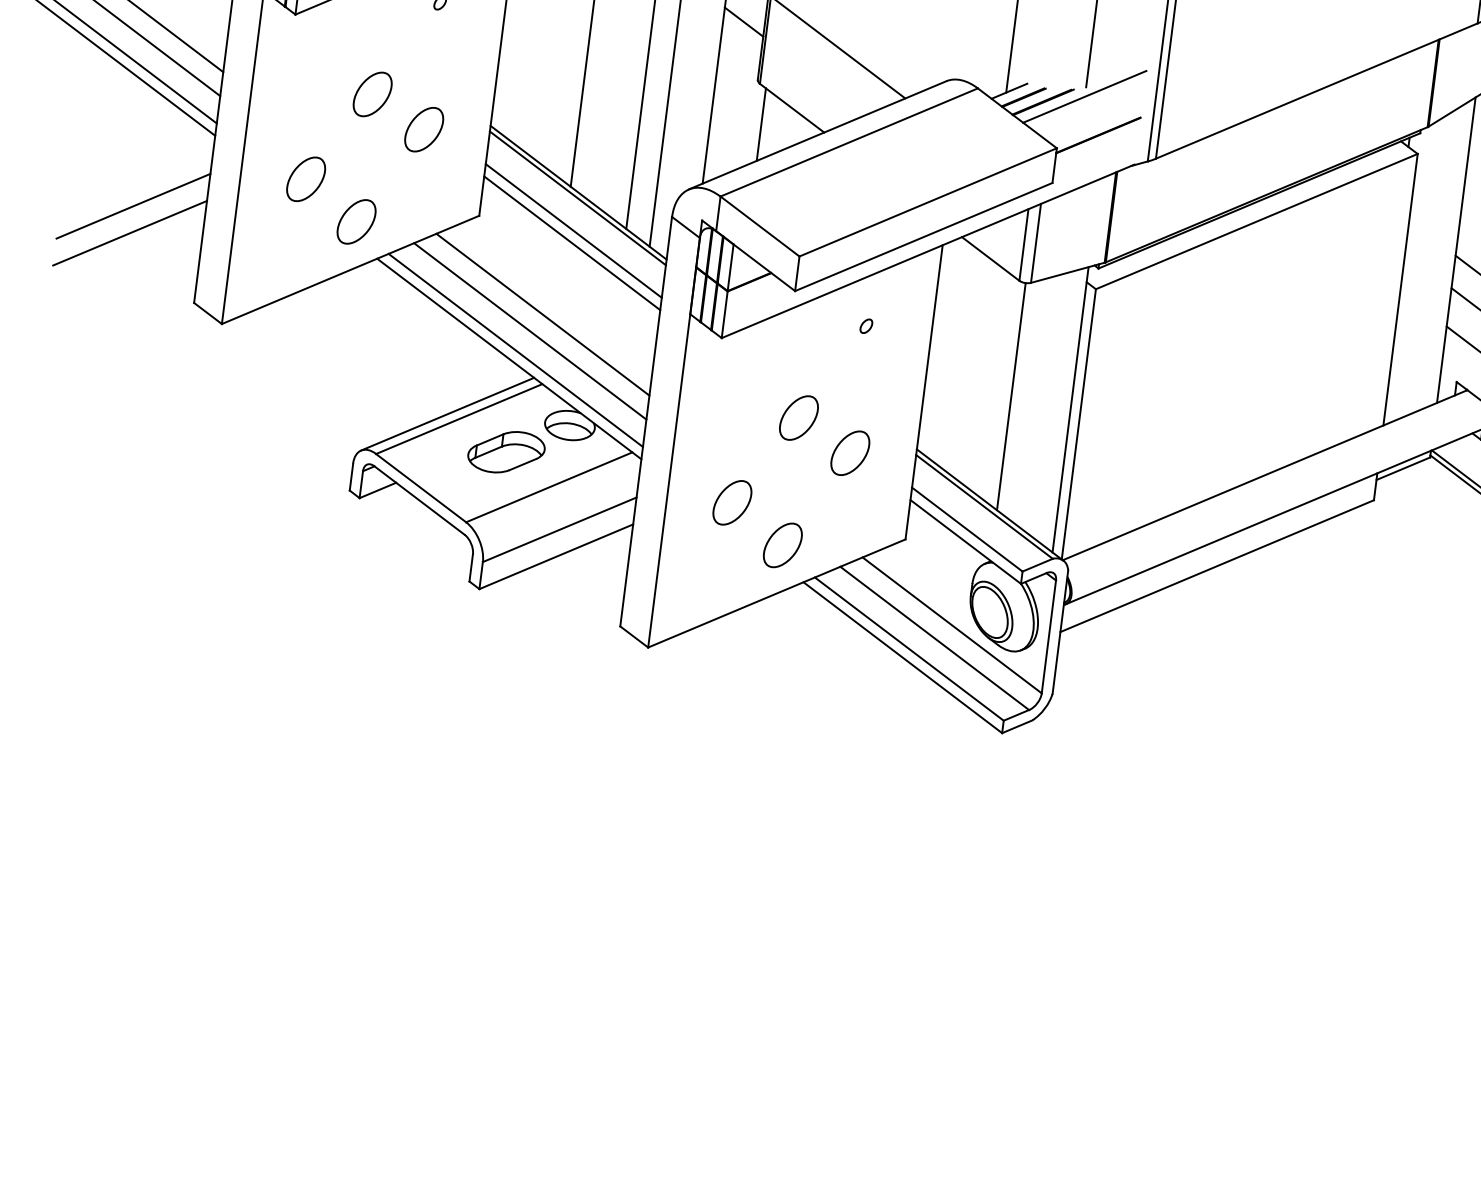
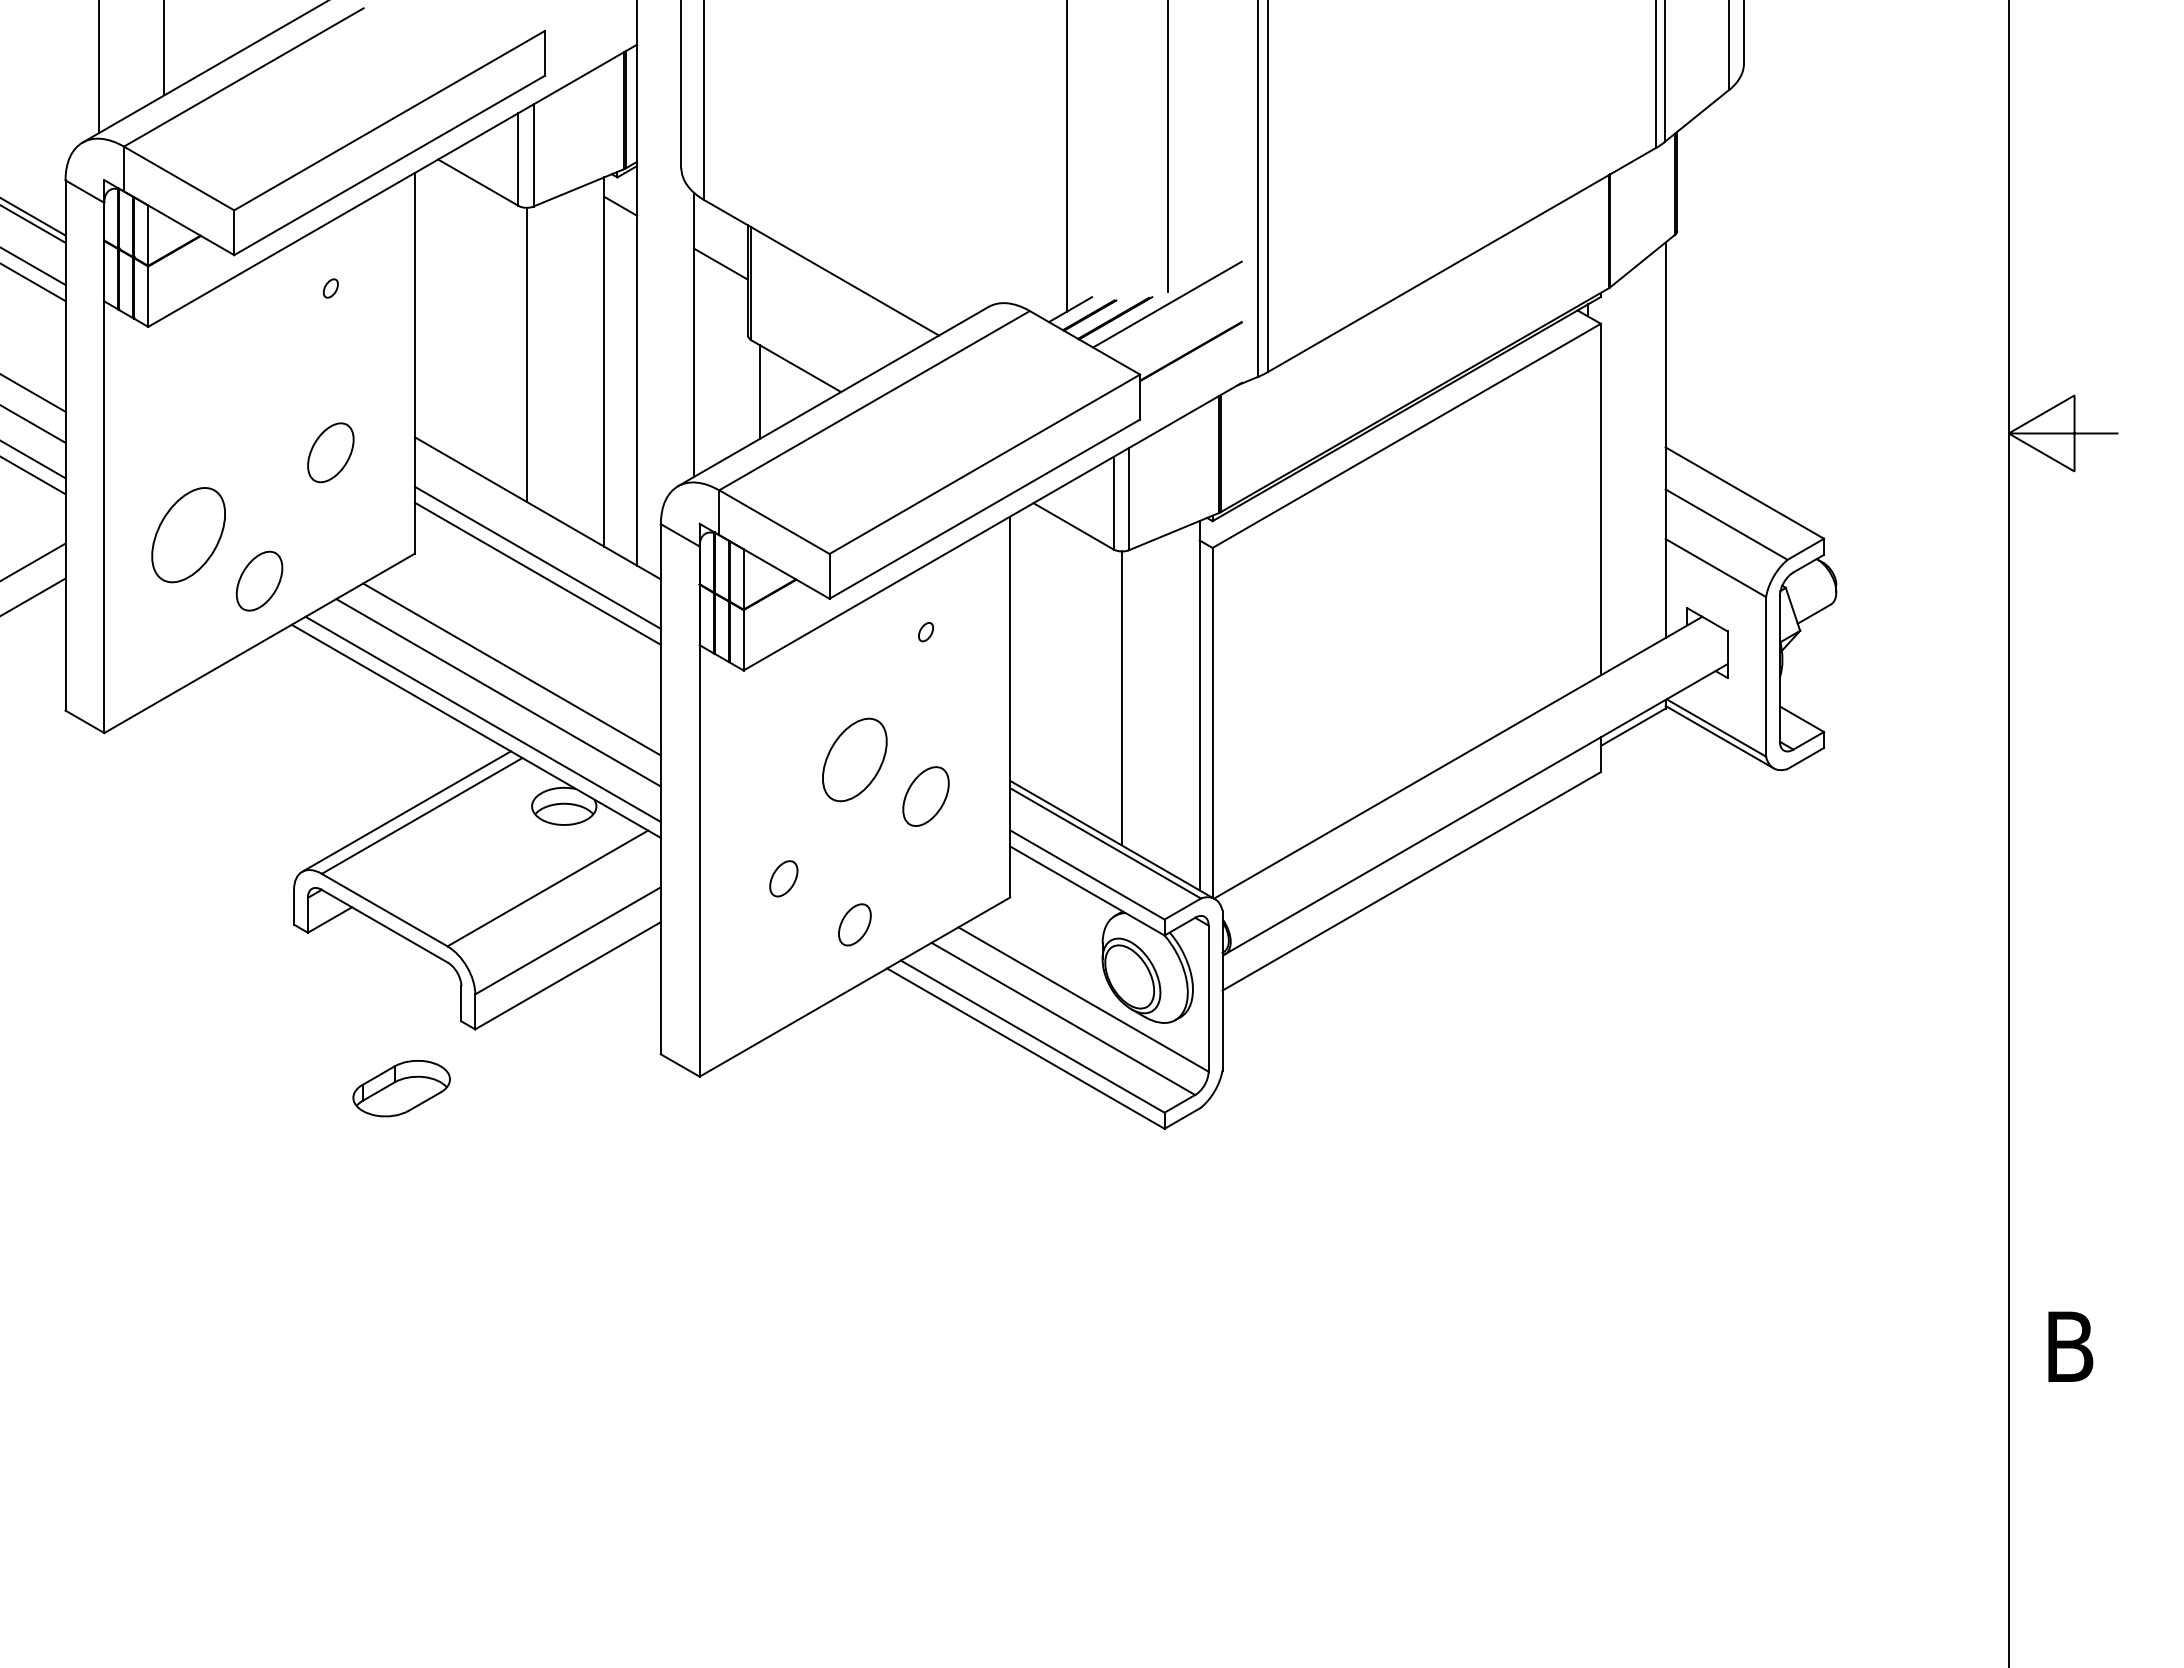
part: (372, 93) -> (259, 415), removed
part: (305, 178) -> (187, 534), size x1.6
line: (577, 198) -> (537, 515), removed
part: (798, 417) -> (854, 759), size x1.4
part: (506, 452) -> (401, 1088), moved
part: (732, 502) -> (783, 878), size x0.6
part: (782, 545) -> (854, 924), size x0.7

